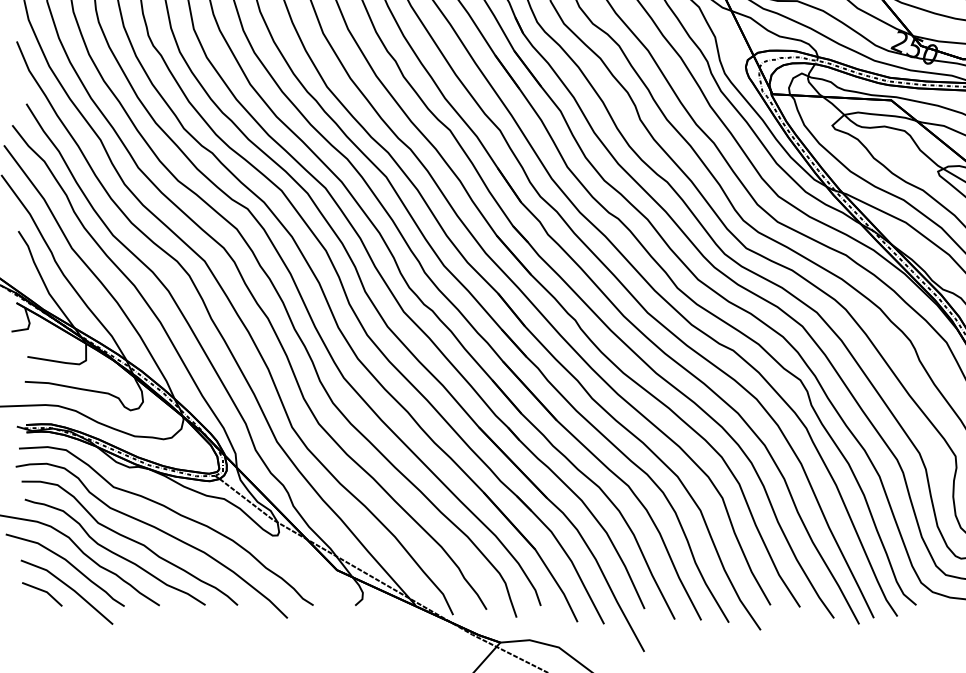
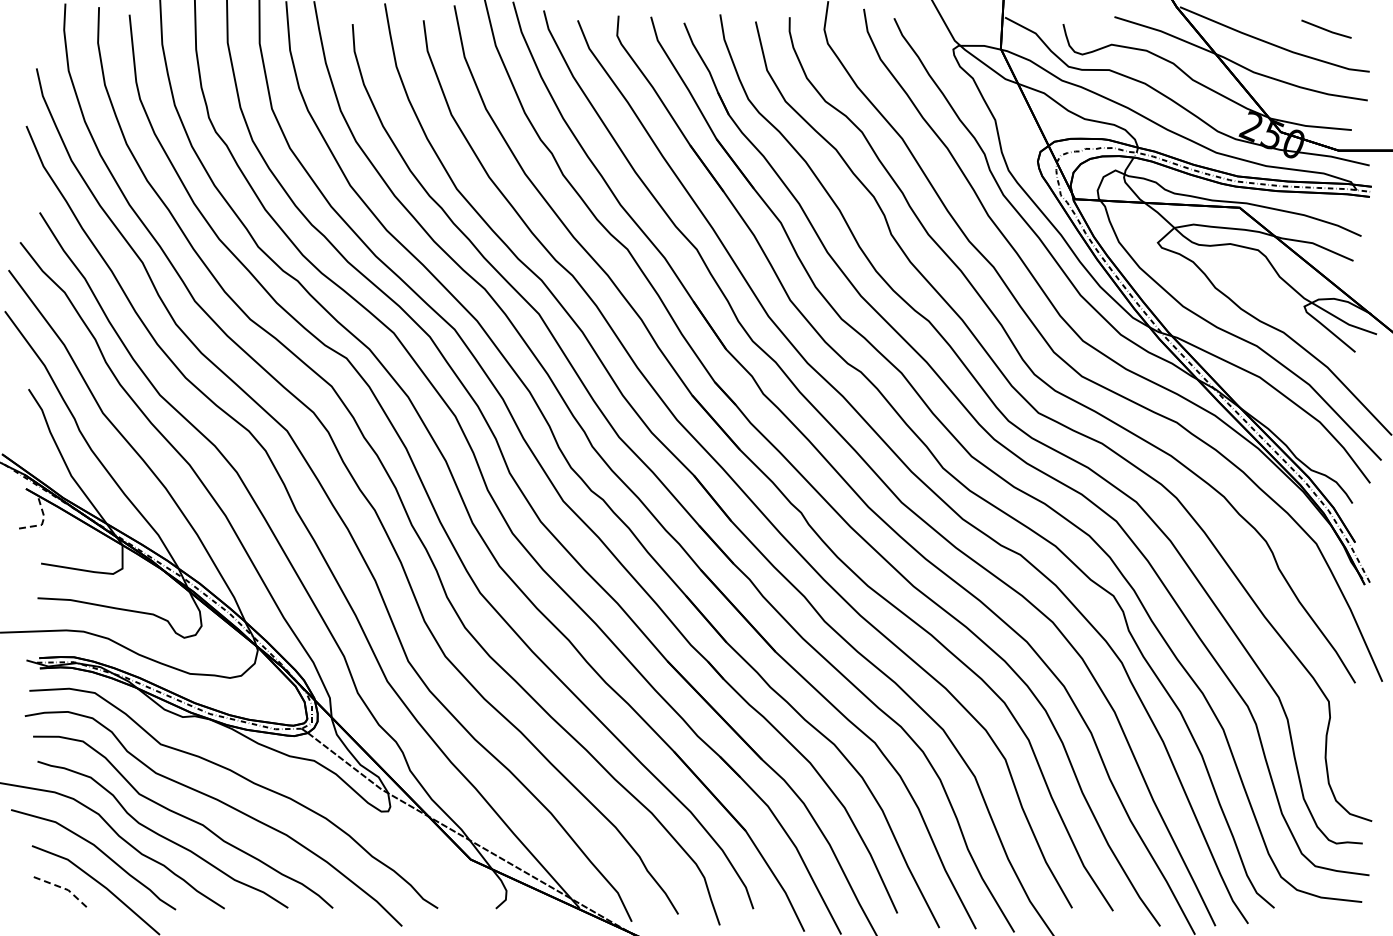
line: (28, 326) -> (42, 521), solid -> dashed
line: (44, 591) -> (65, 889), solid -> dashed

